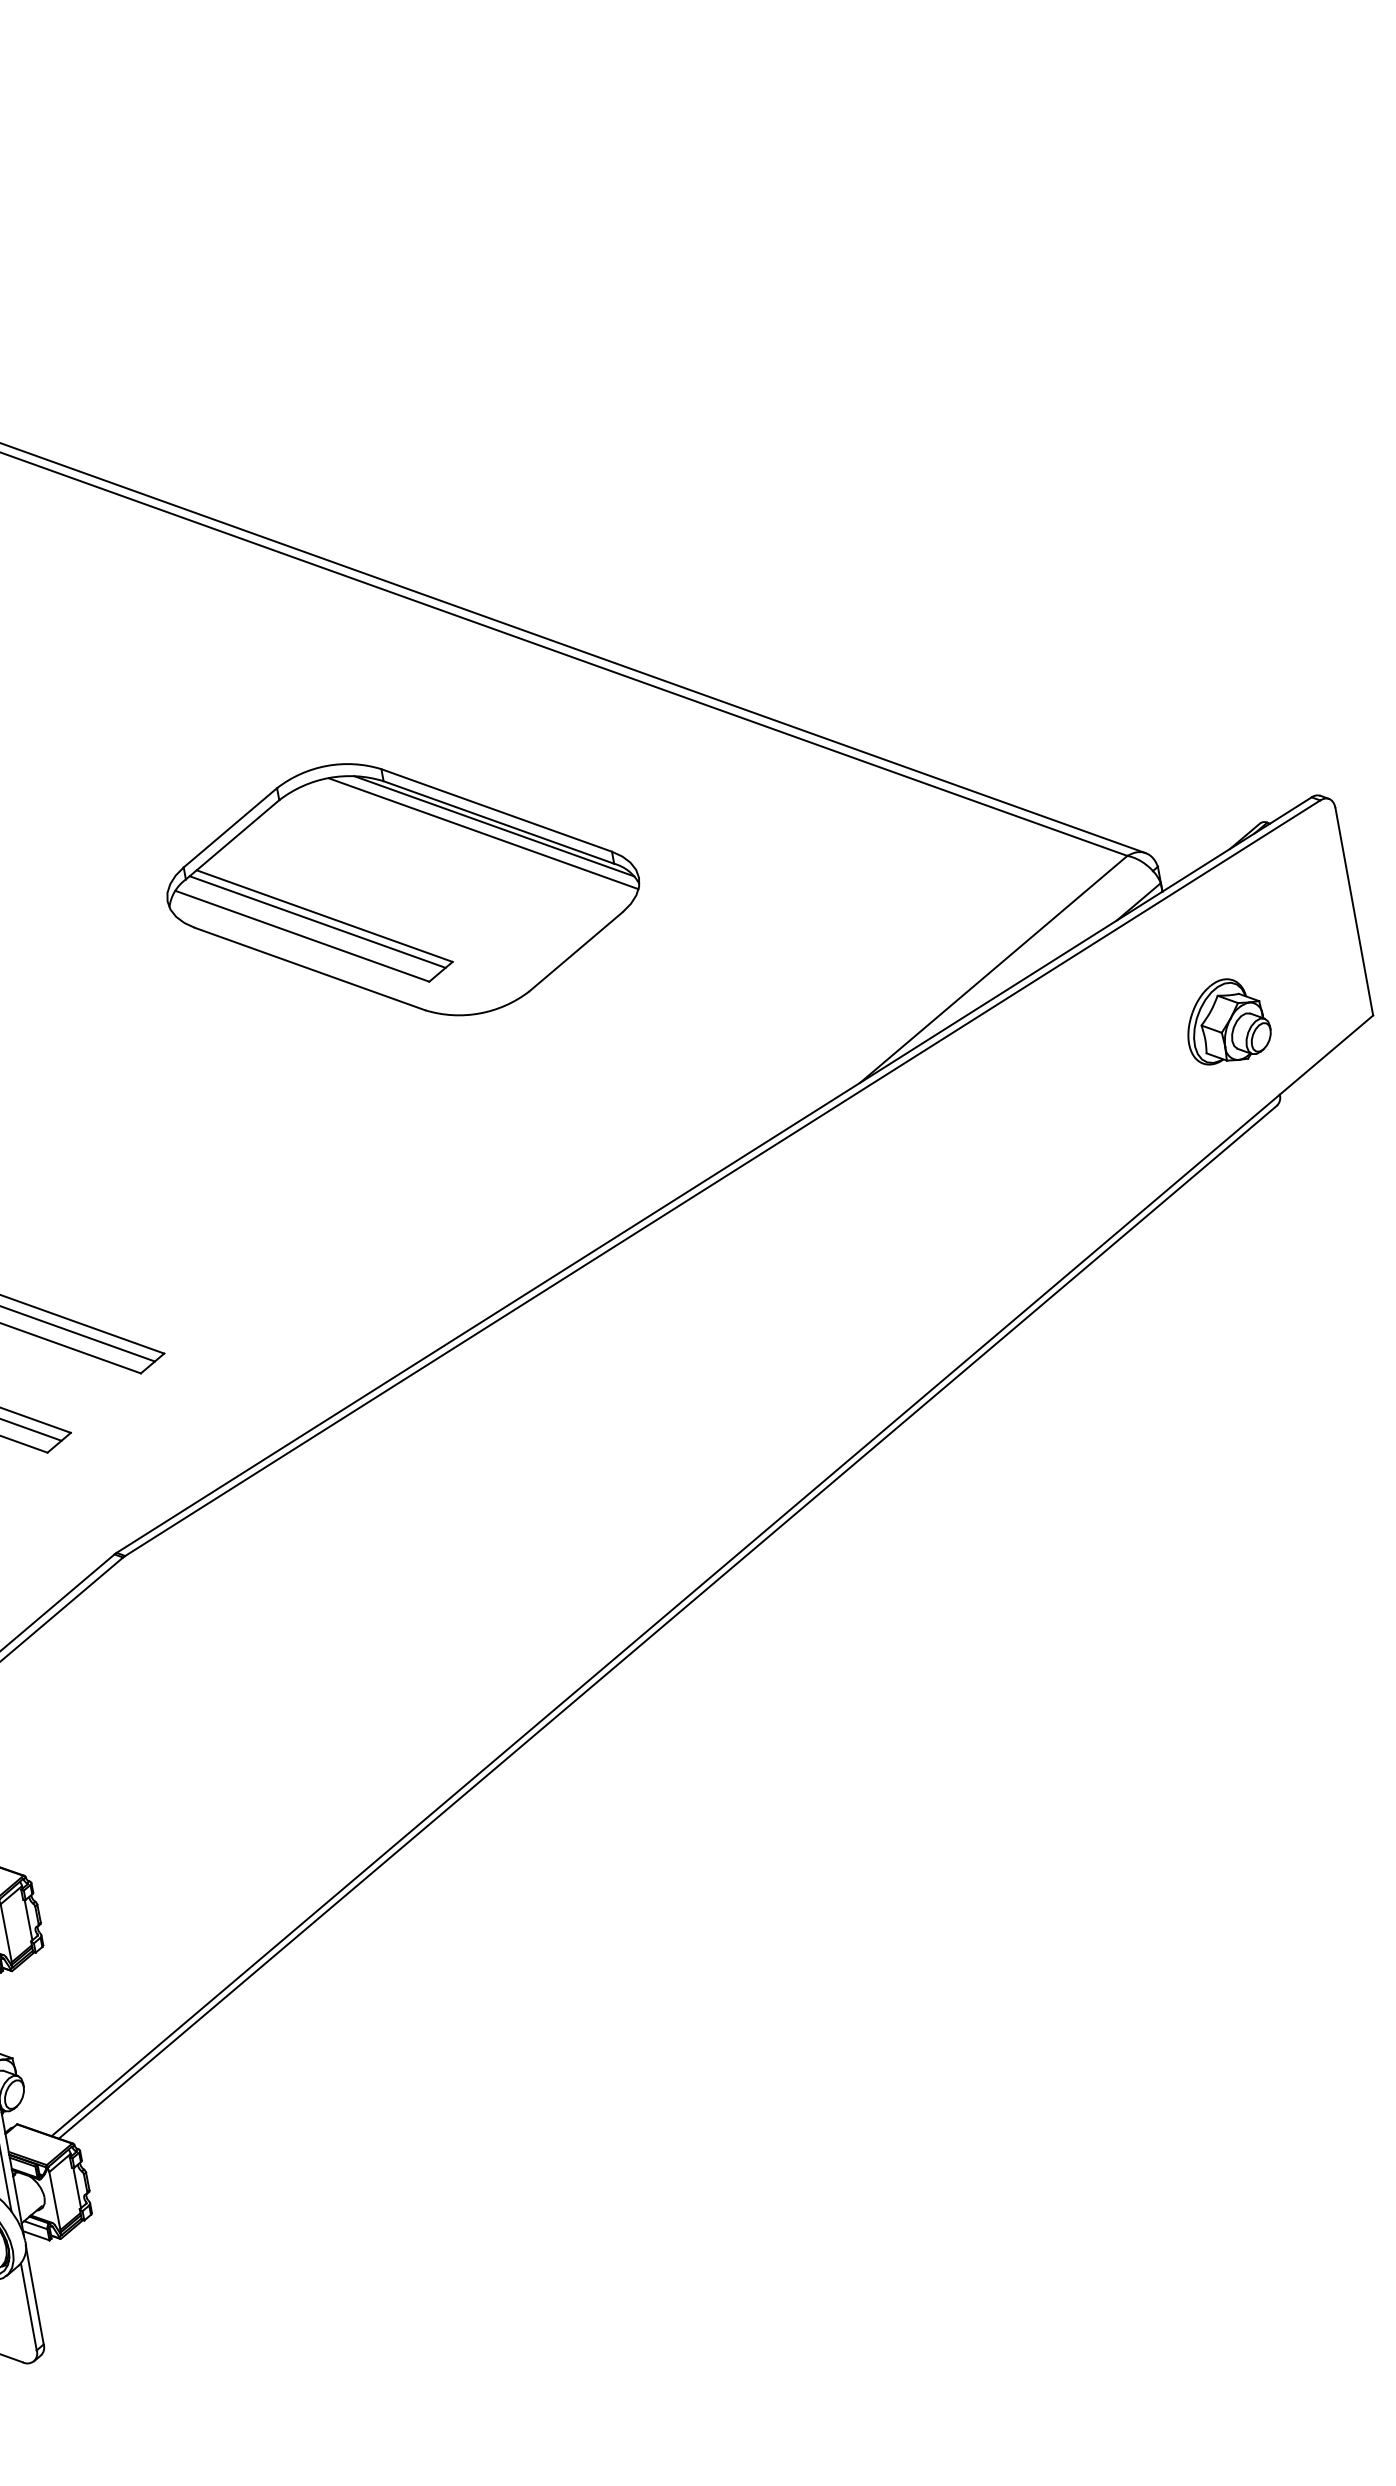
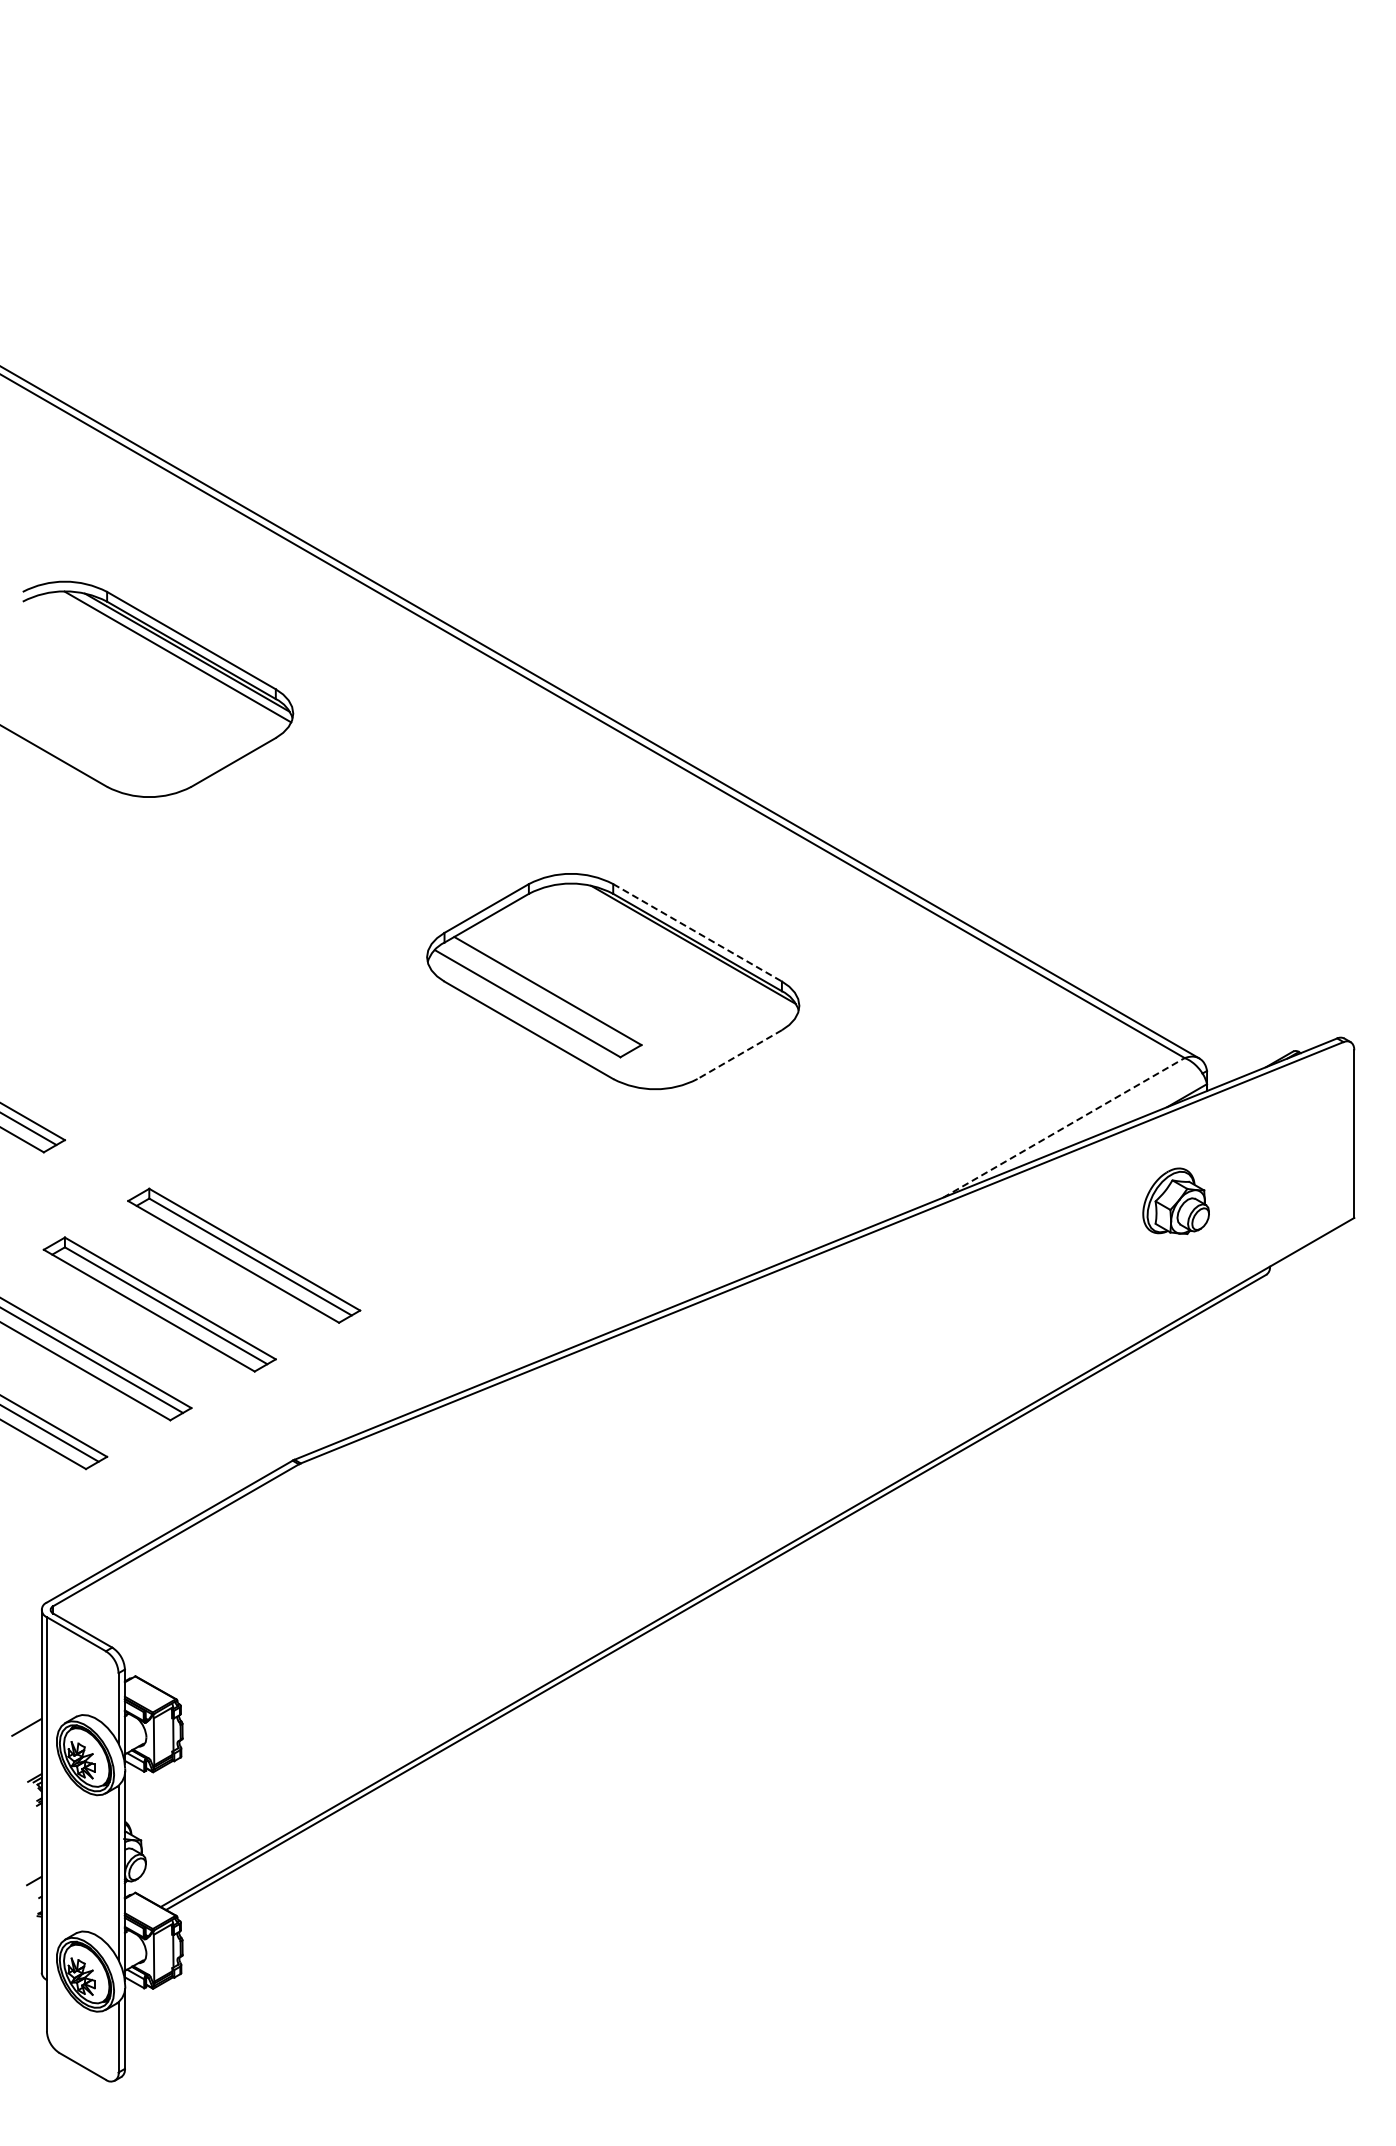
line: (497, 811) -> (698, 933), solid -> dashed
line: (482, 833) -> (683, 948), removed
line: (317, 921) -> (541, 994), removed
line: (575, 951) -> (739, 1054), solid -> dashed
line: (994, 968) -> (1064, 1127), solid -> dashed
part: (1225, 1019) -> (1175, 1200), moved

